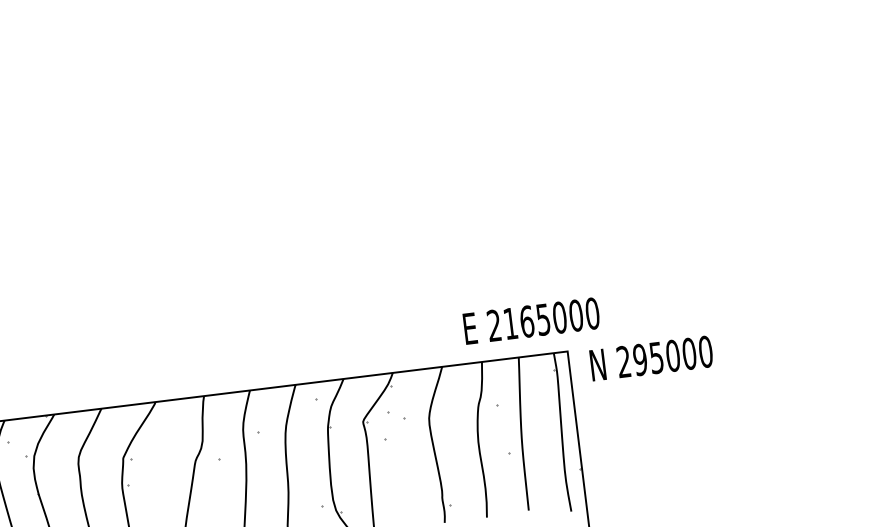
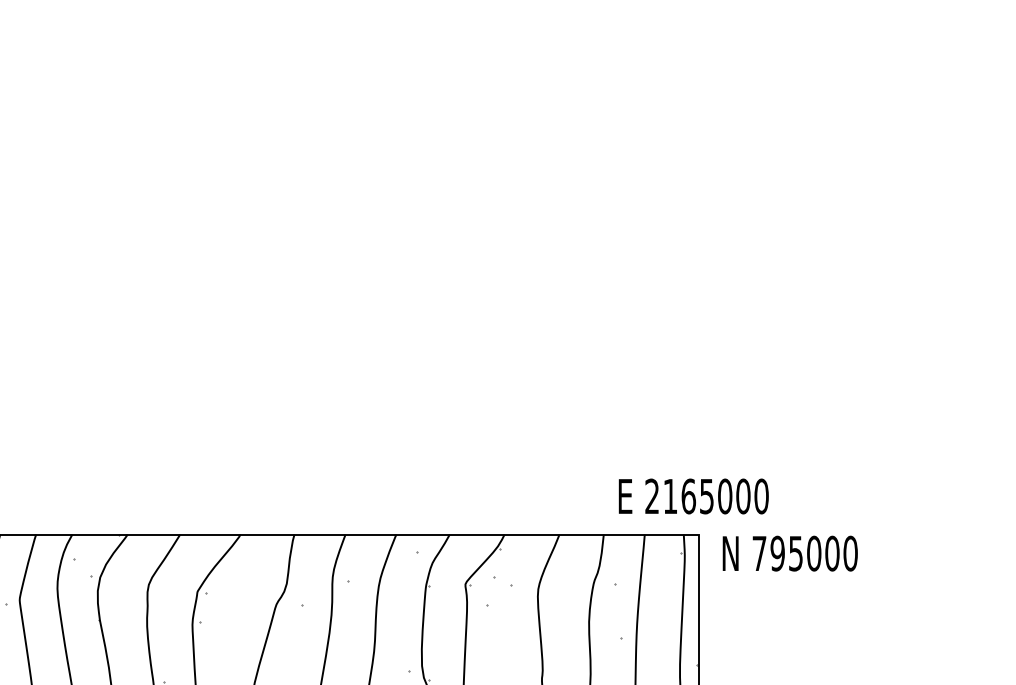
text: (531, 321) -> (693, 496), moved
text: (623, 360) -> (759, 552), 295000 -> 795000

